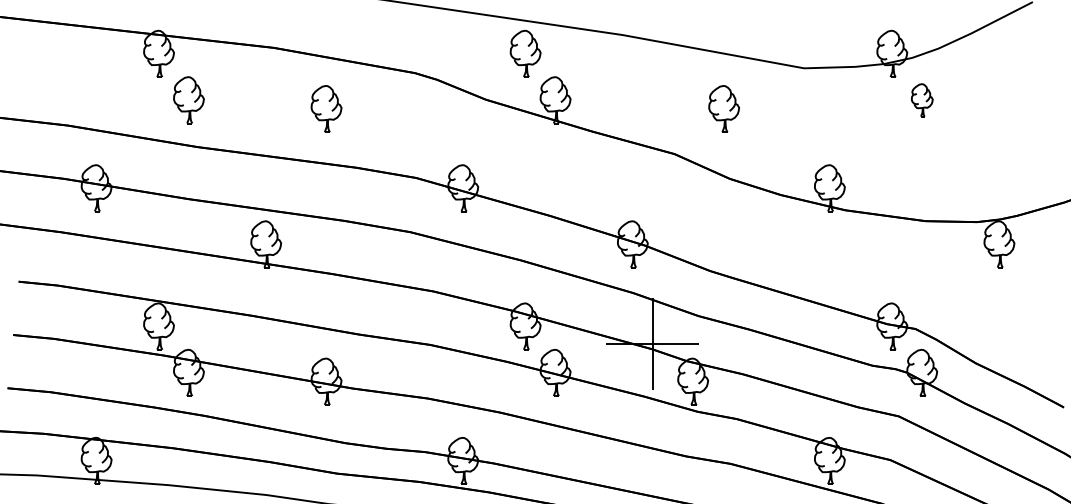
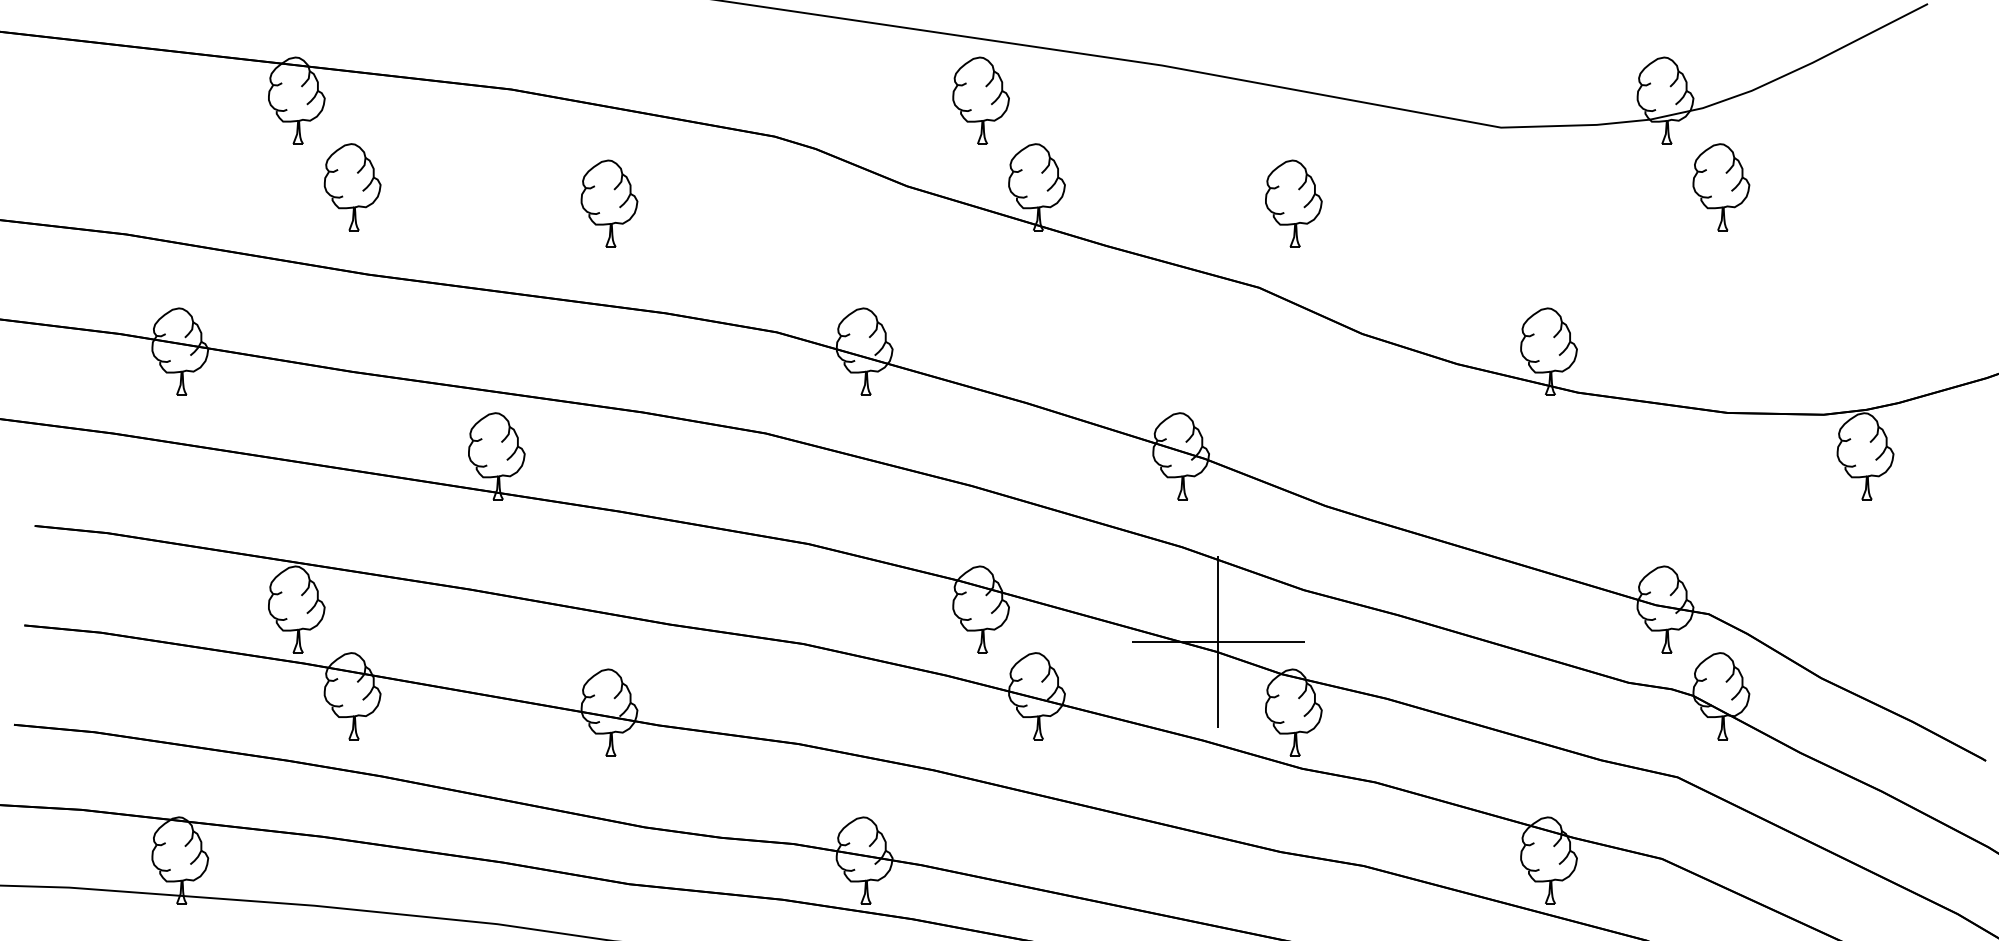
part: (922, 100) -> (1721, 187), size x1.43
part: (723, 108) -> (1292, 202), moved

